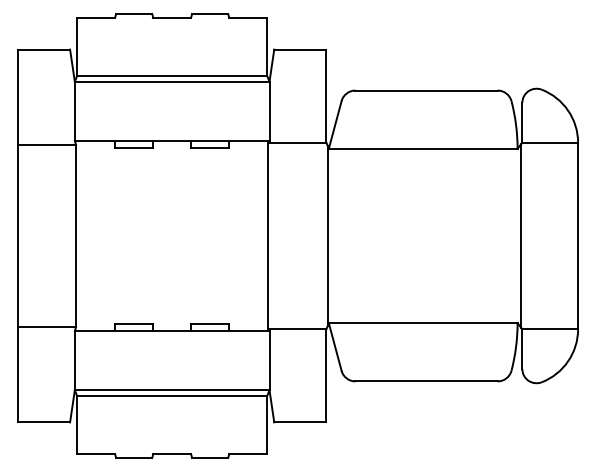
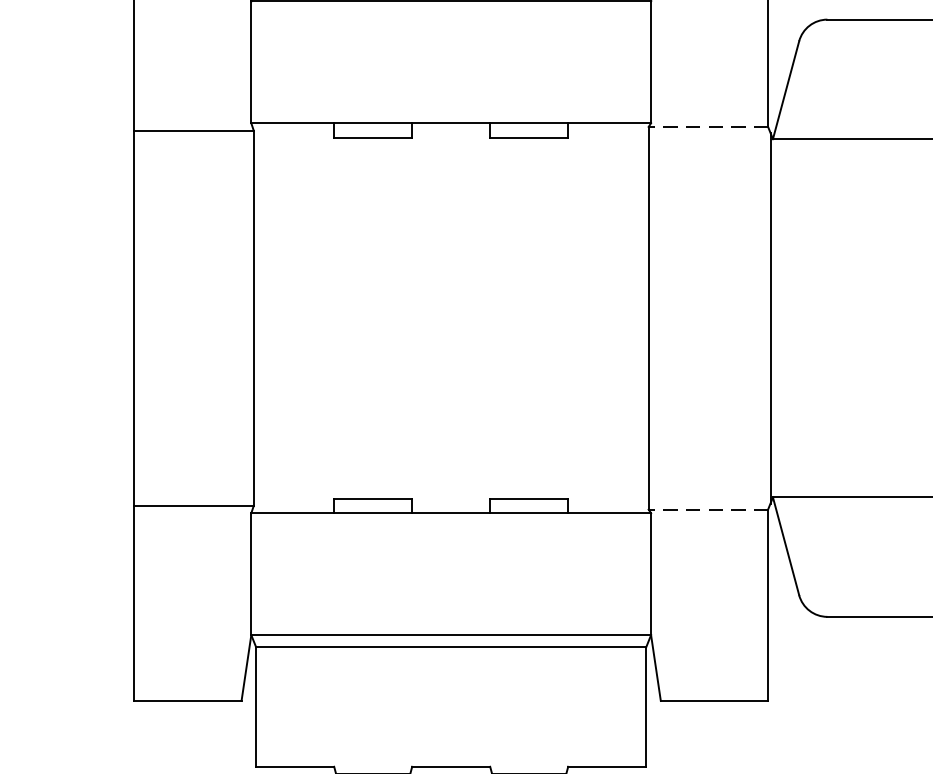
line: (296, 142) -> (706, 126), solid -> dashed
line: (296, 329) -> (706, 510), solid -> dashed

